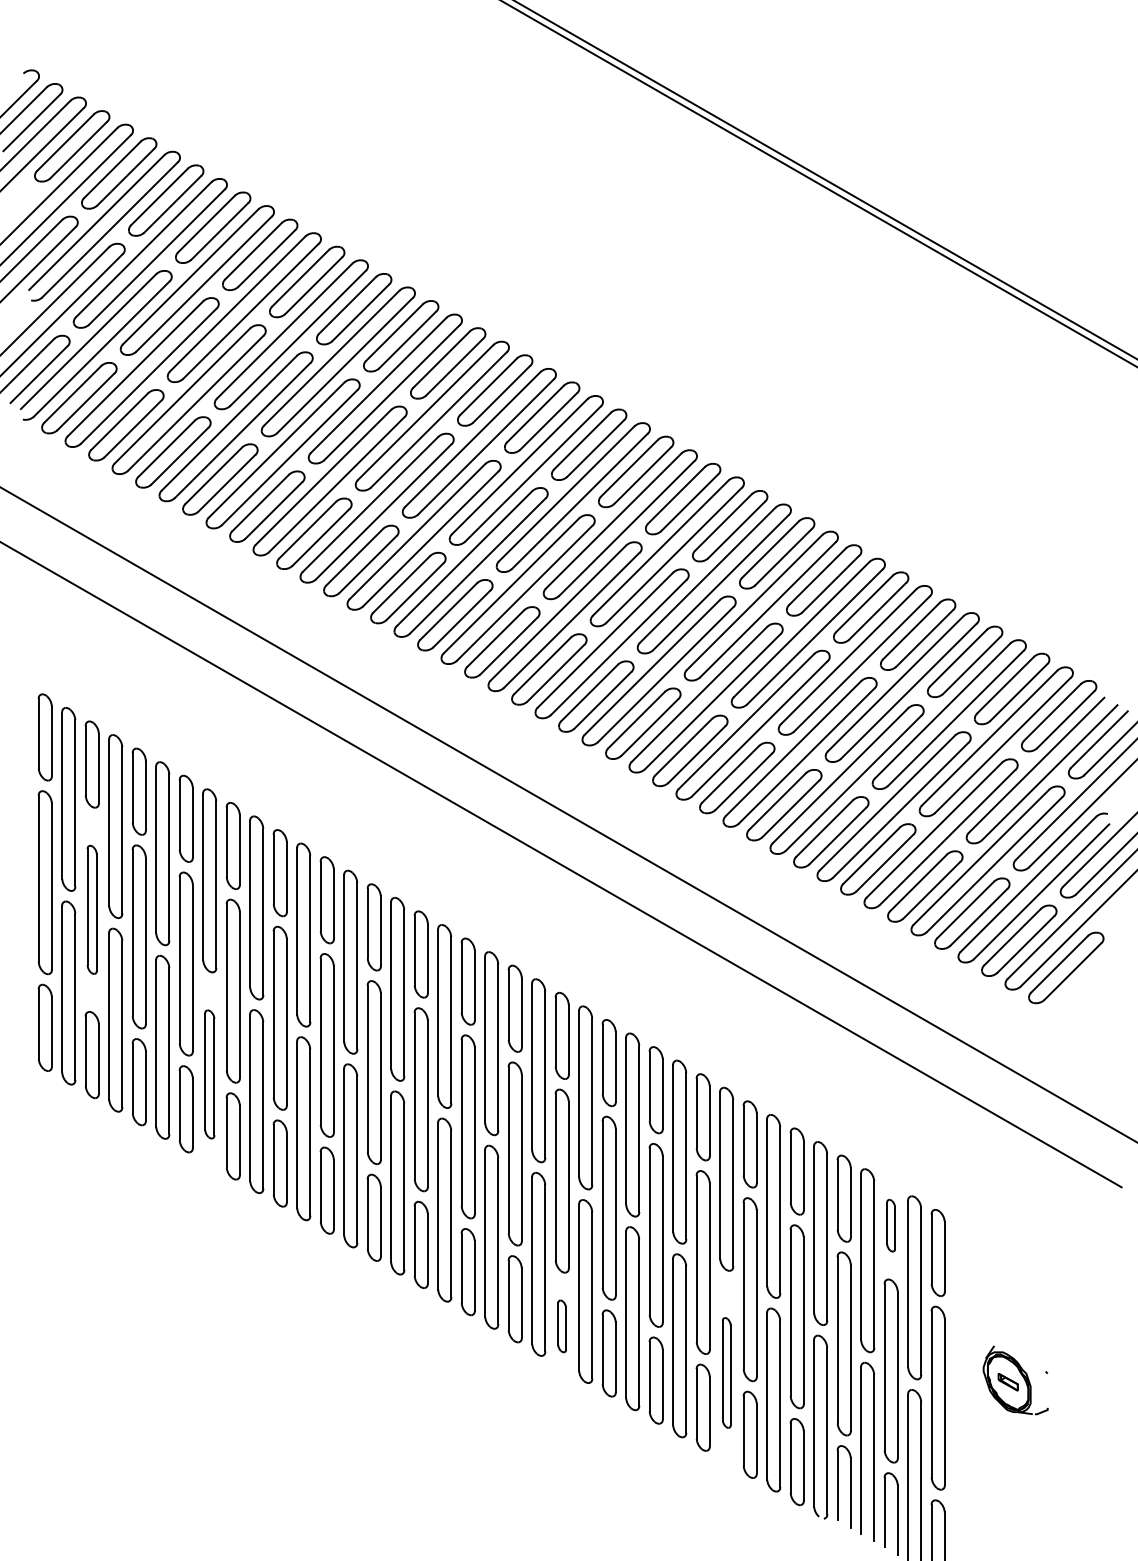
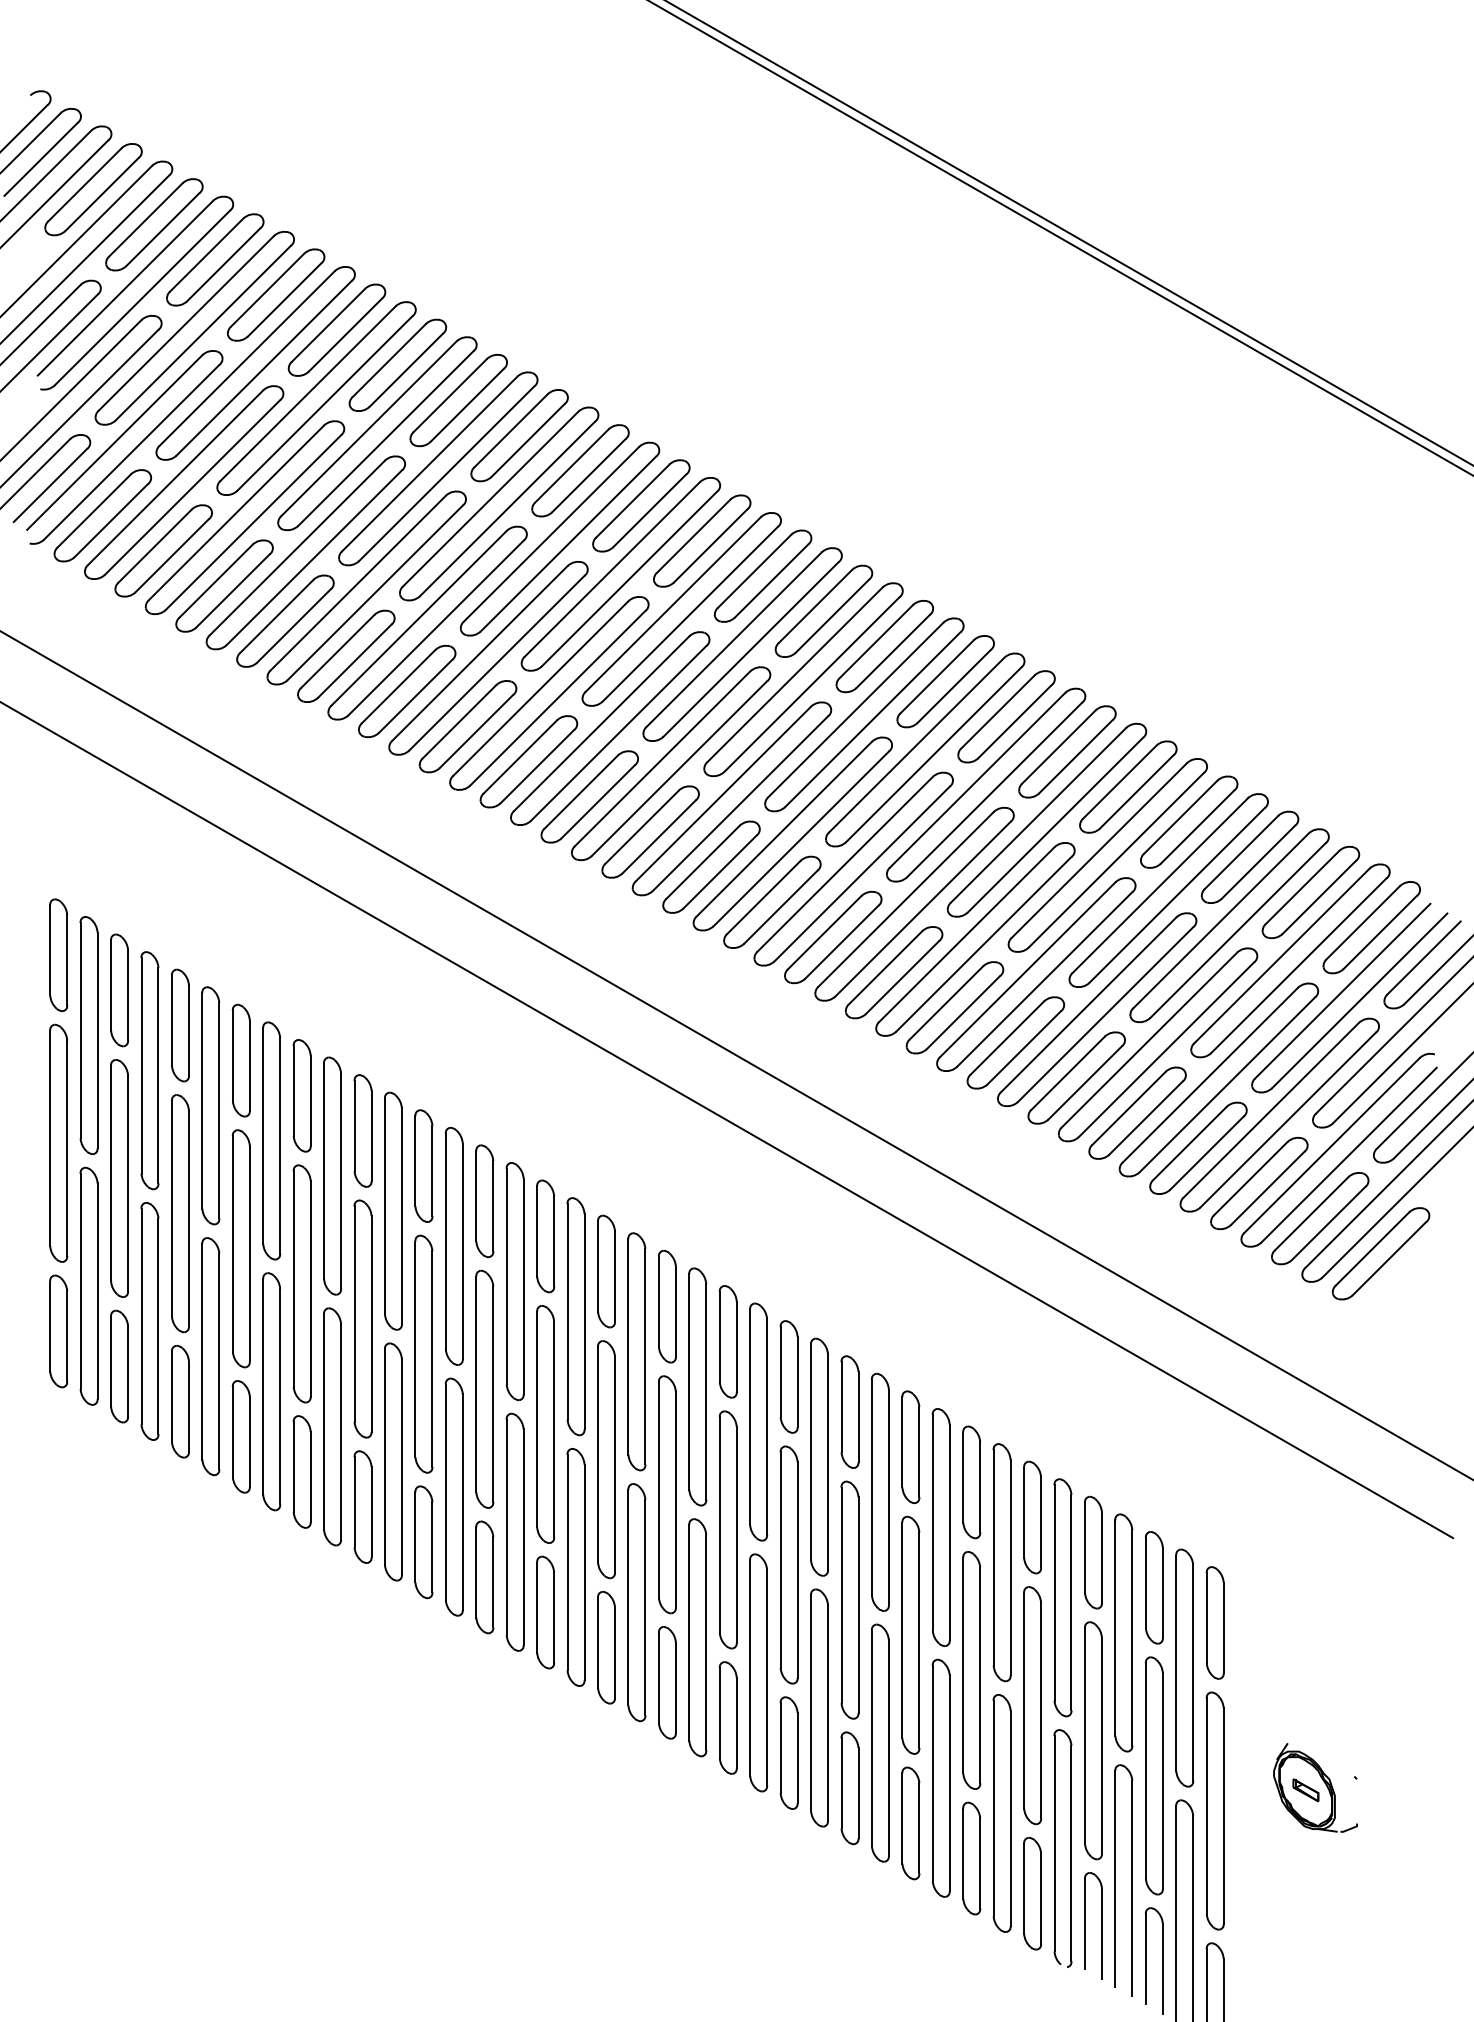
part: (91, 909) -> (118, 1178), size x1.43
part: (209, 1074) -> (271, 1391), size x1.43
part: (890, 1225) -> (1153, 1587), size x1.67
part: (561, 1326) -> (727, 1718), size x1.67
part: (726, 1372) -> (940, 1777), size x1.67

